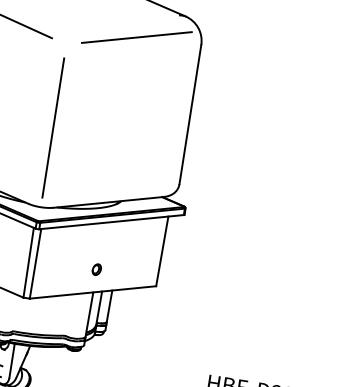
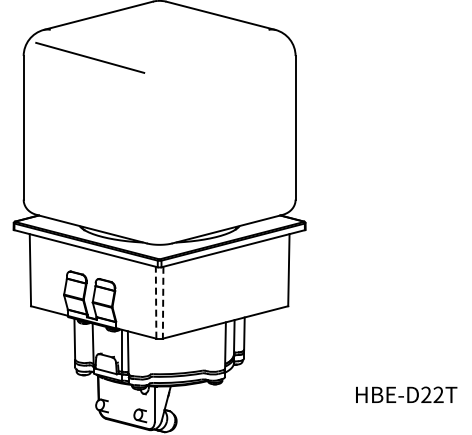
line: (136, 37) -> (229, 58), removed
line: (53, 127) -> (159, 162), removed
line: (29, 262) -> (156, 302), solid -> dashed
line: (35, 263) -> (163, 302), solid -> dashed
part: (96, 269) -> (225, 298), removed

